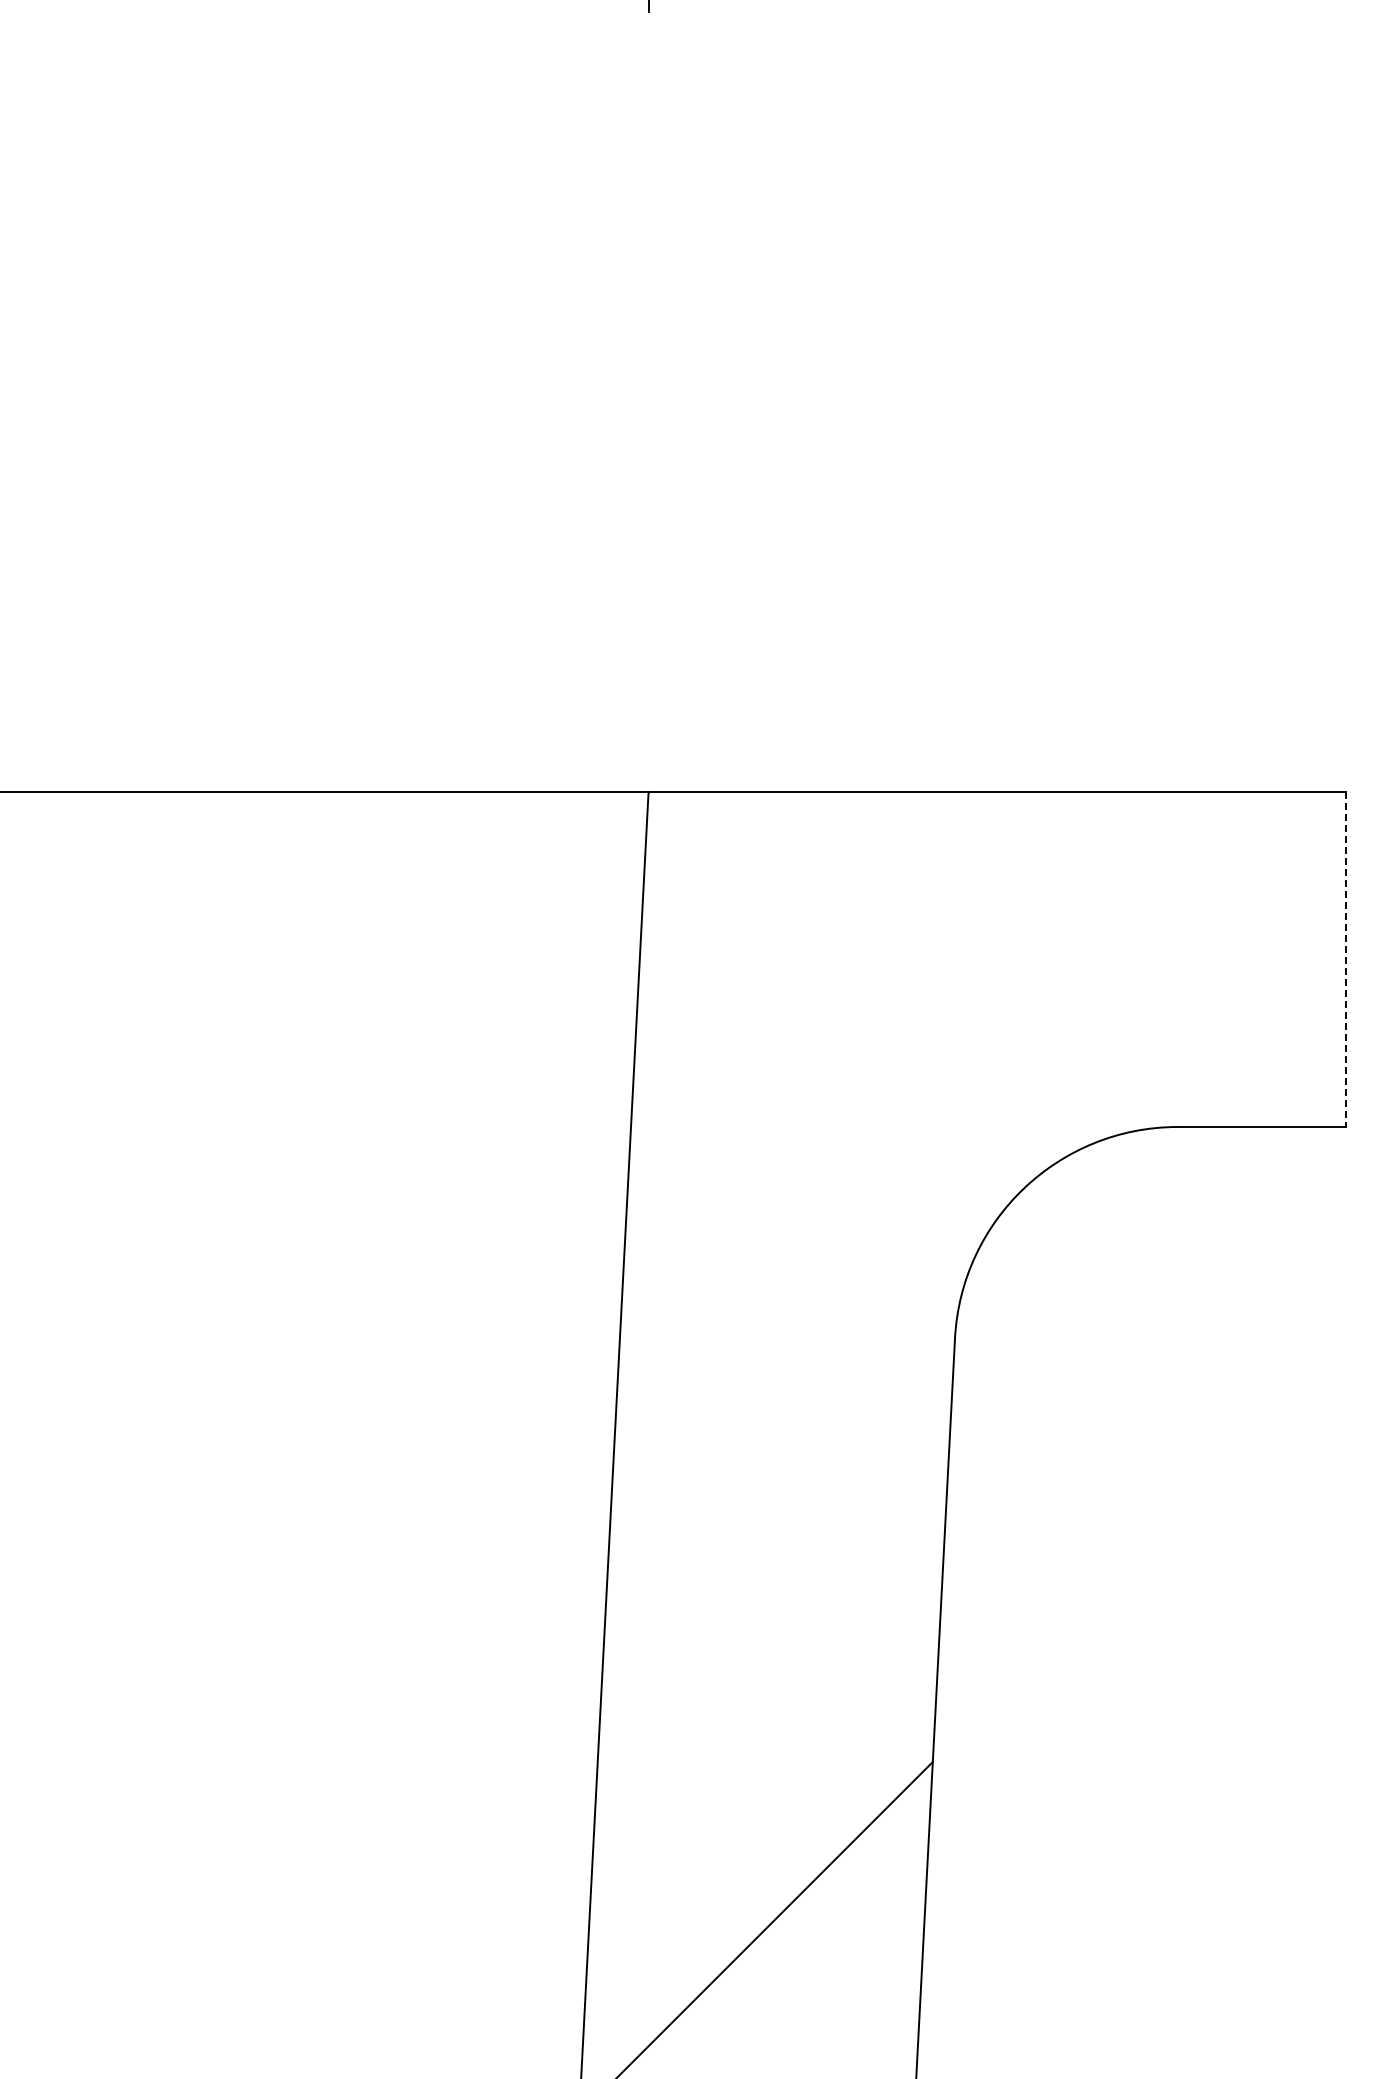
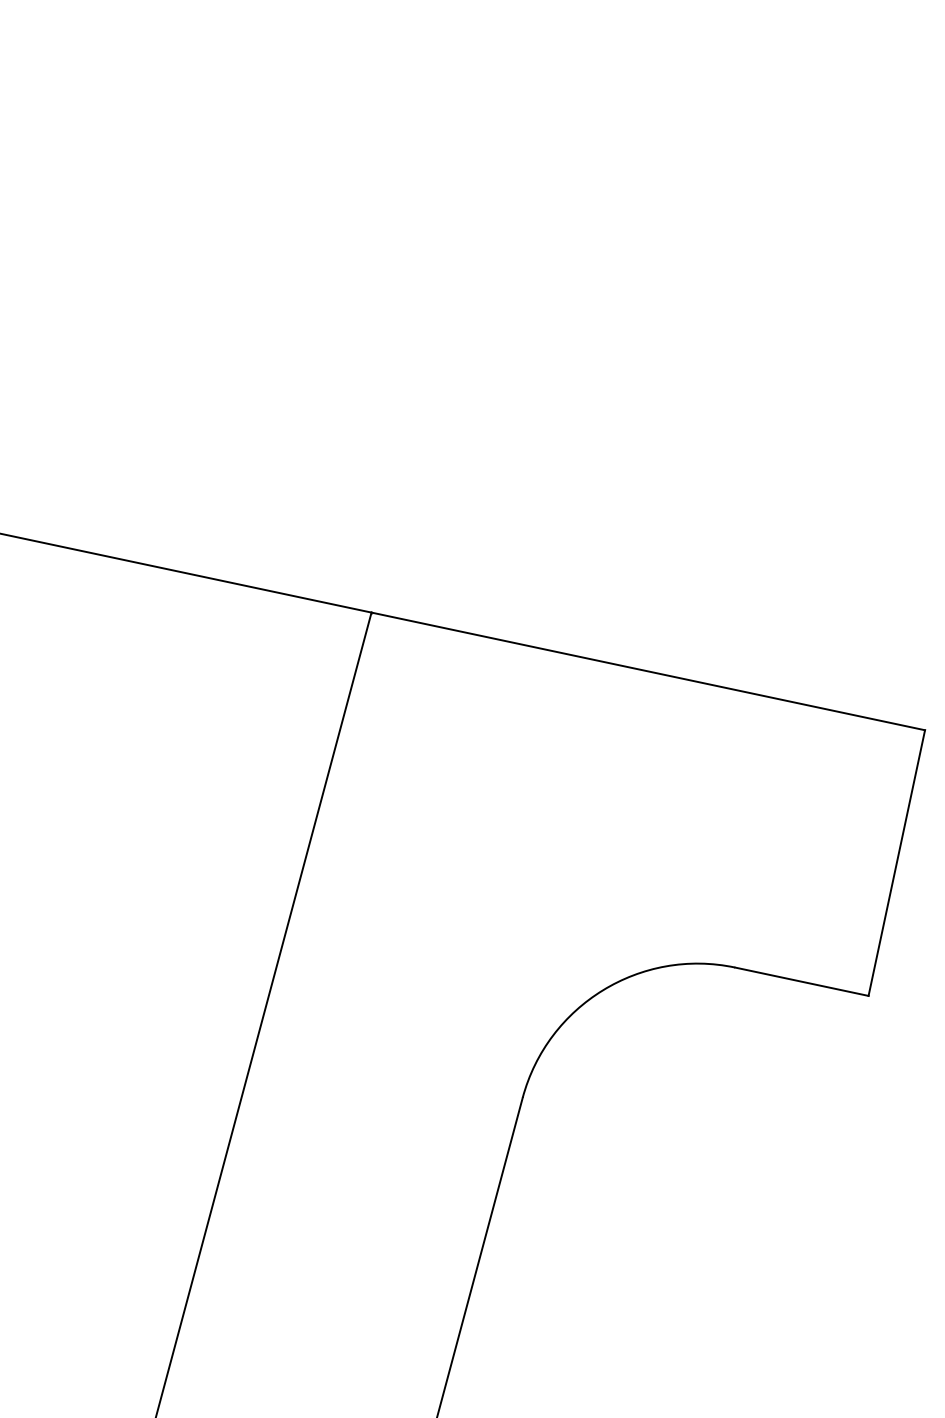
line: (1345, 960) -> (896, 863), dashed -> solid

